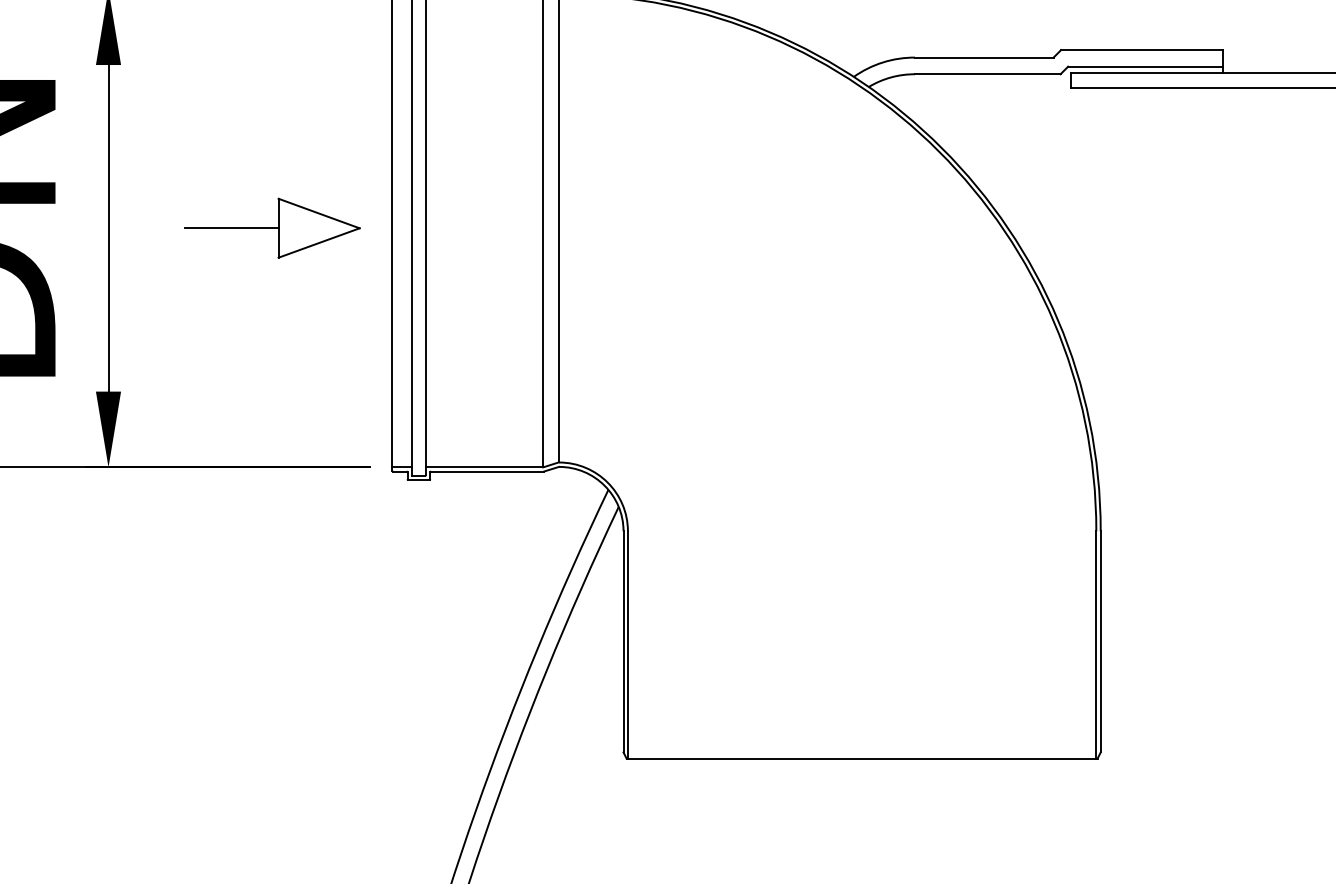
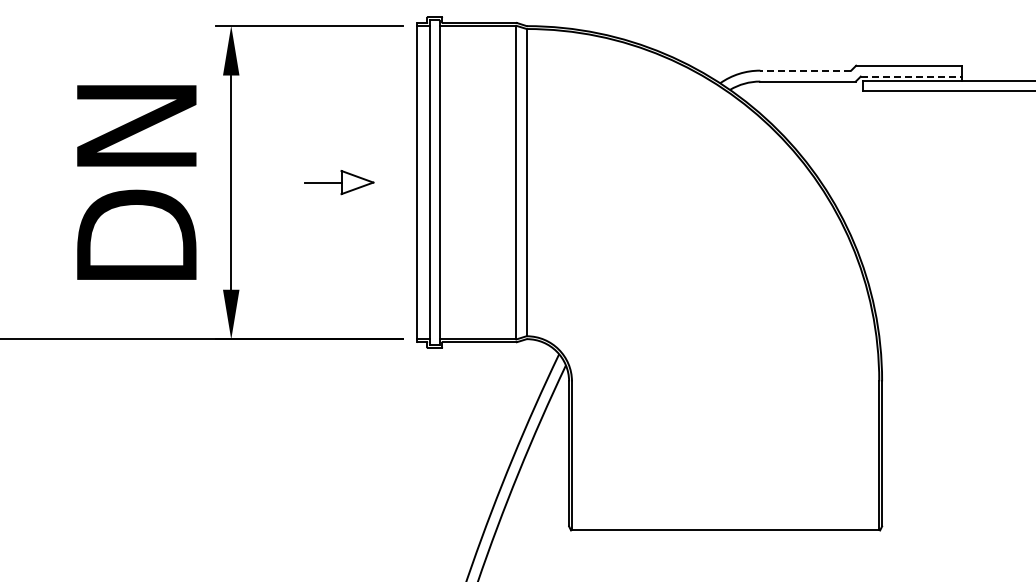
line: (983, 57) -> (805, 70), solid -> dashed
line: (1145, 66) -> (911, 76), solid -> dashed
part: (273, 228) -> (339, 182), size x0.6

